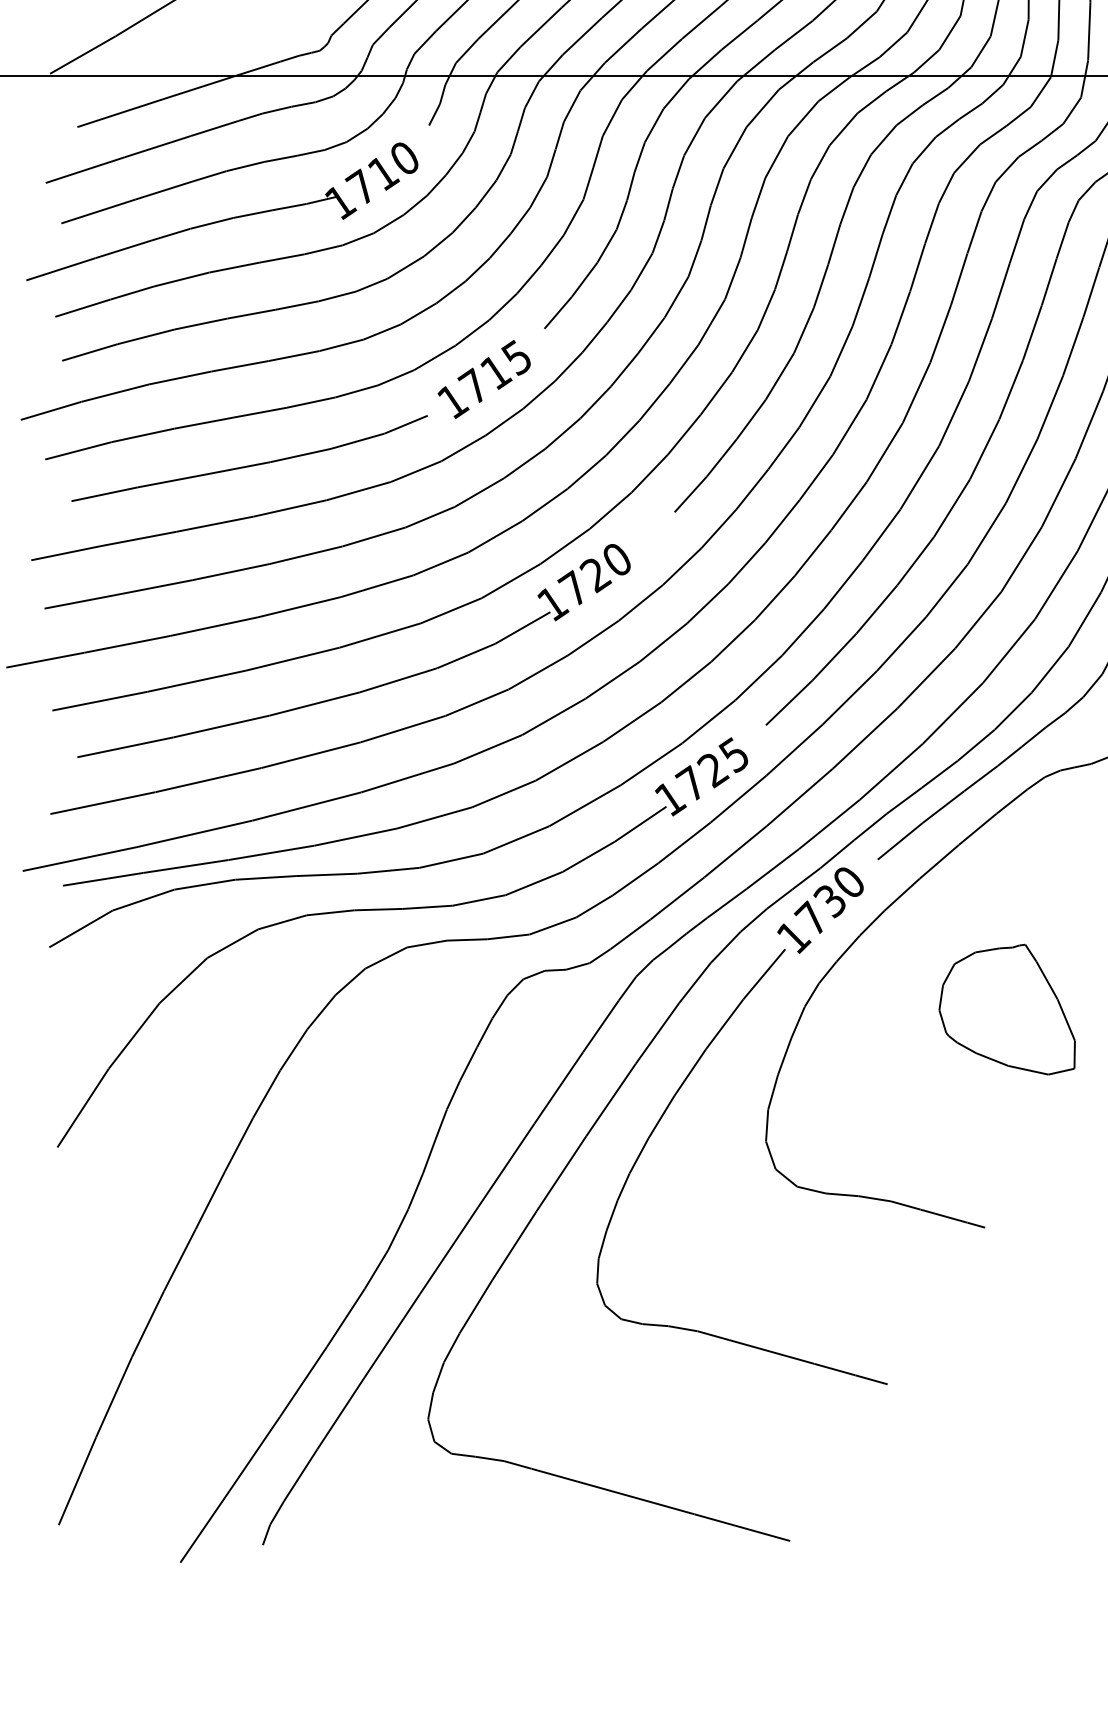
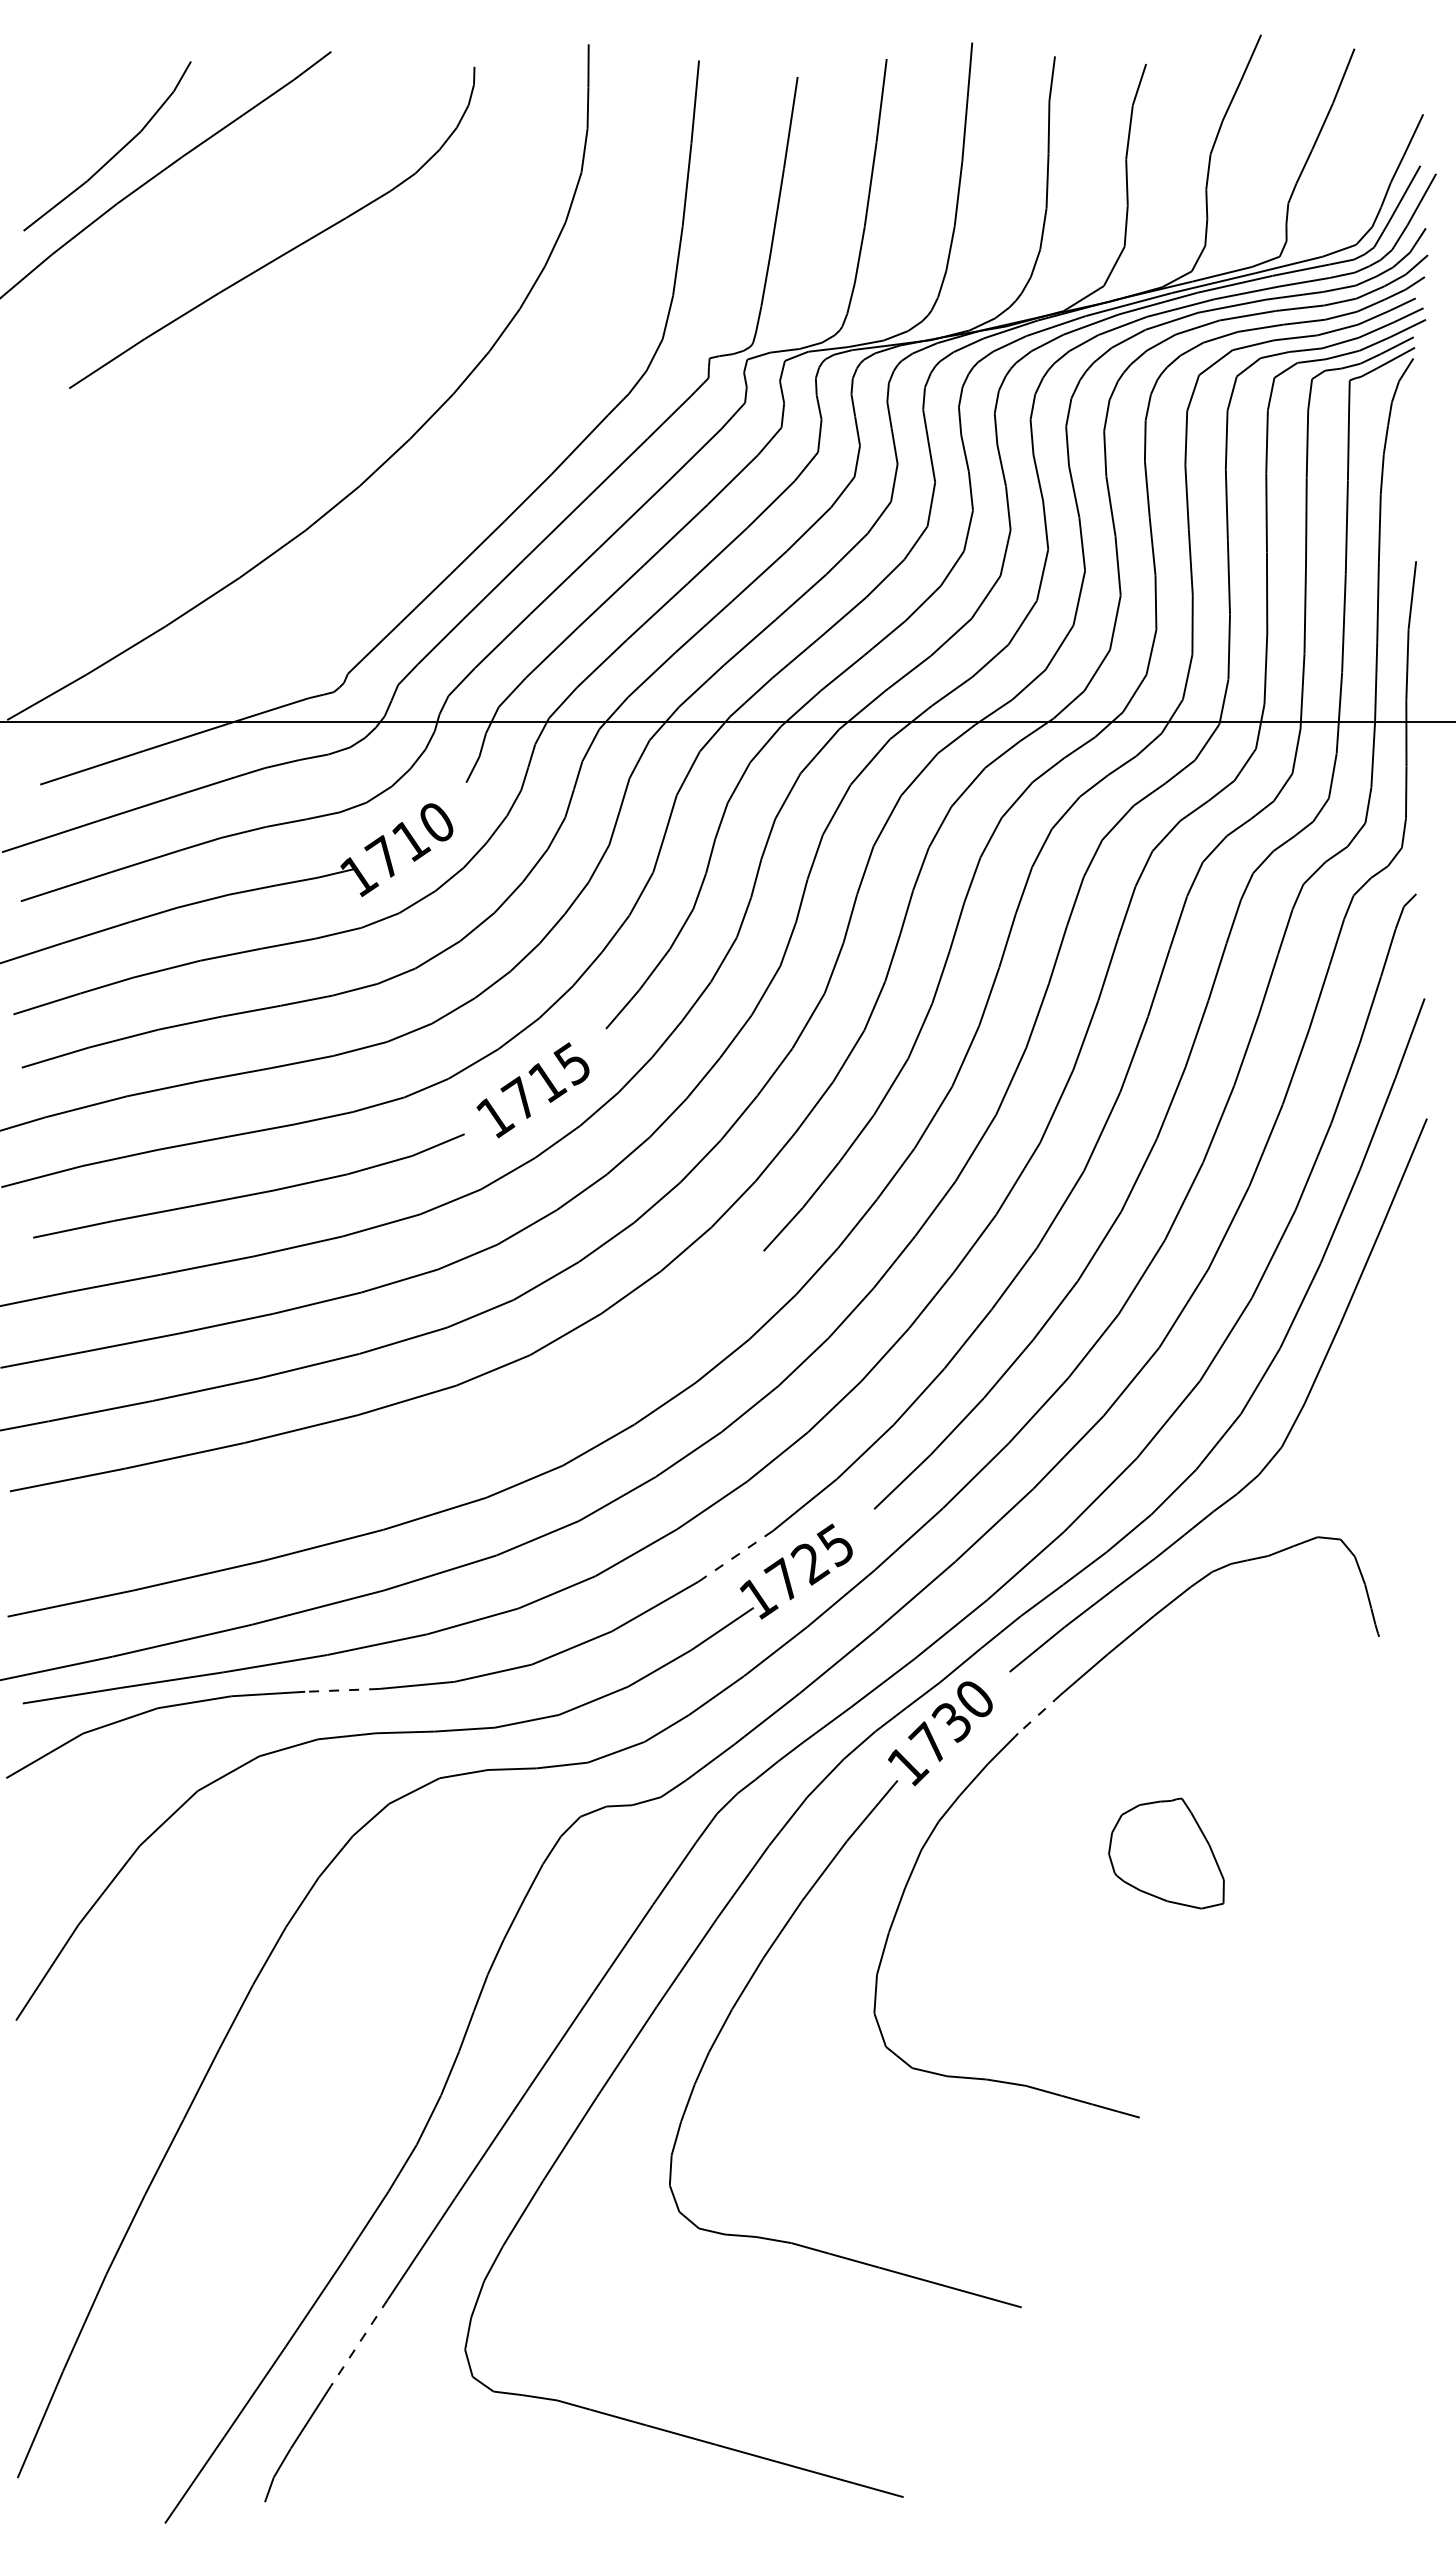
part: (366, 689) -> (390, 1465), removed
line: (651, 764) -> (735, 1556), solid -> dashed
line: (326, 875) -> (341, 1690), solid -> dashed
line: (902, 894) -> (1039, 1714), solid -> dashed
part: (1007, 1009) -> (1166, 1853), size x0.7
line: (340, 1413) -> (359, 2342), solid -> dashed

